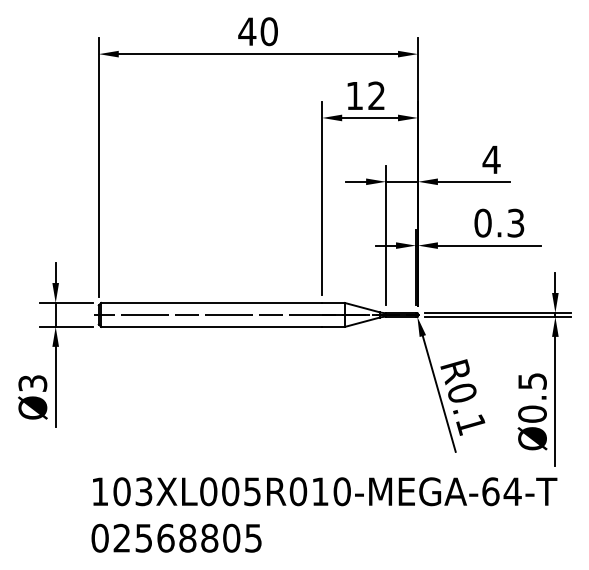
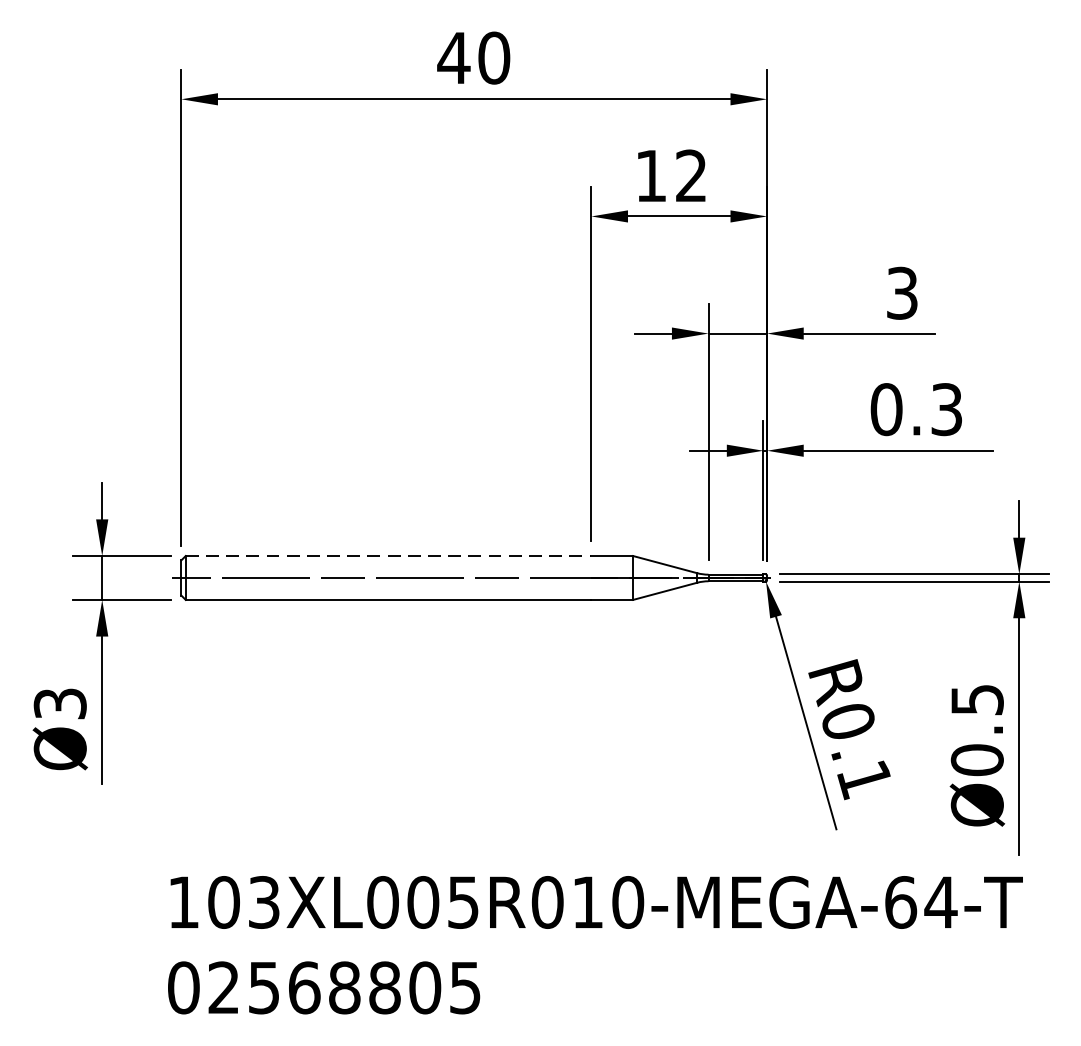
text: (491, 159) -> (902, 292), 4 -> 3
line: (211, 302) -> (388, 555), solid -> dashed

